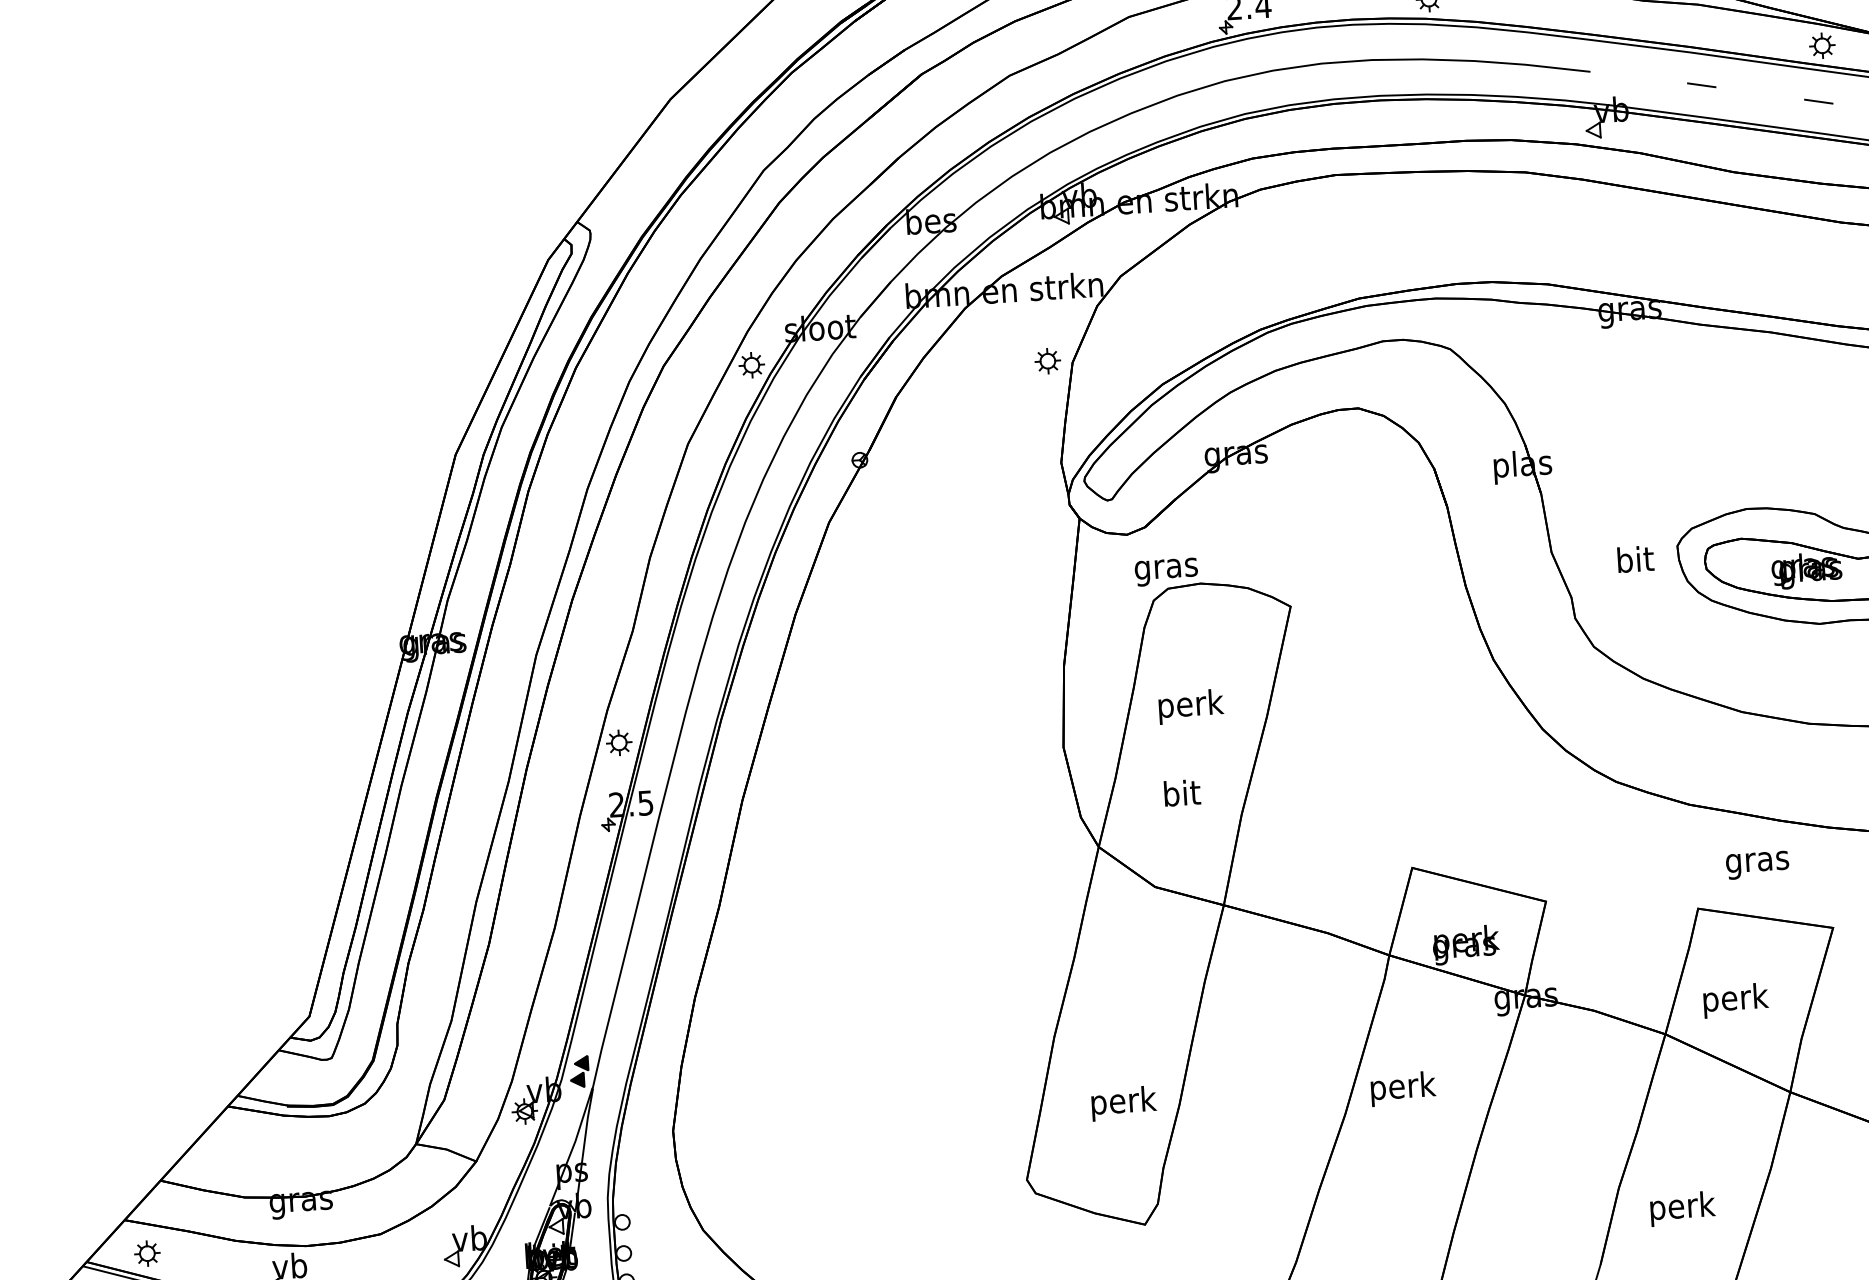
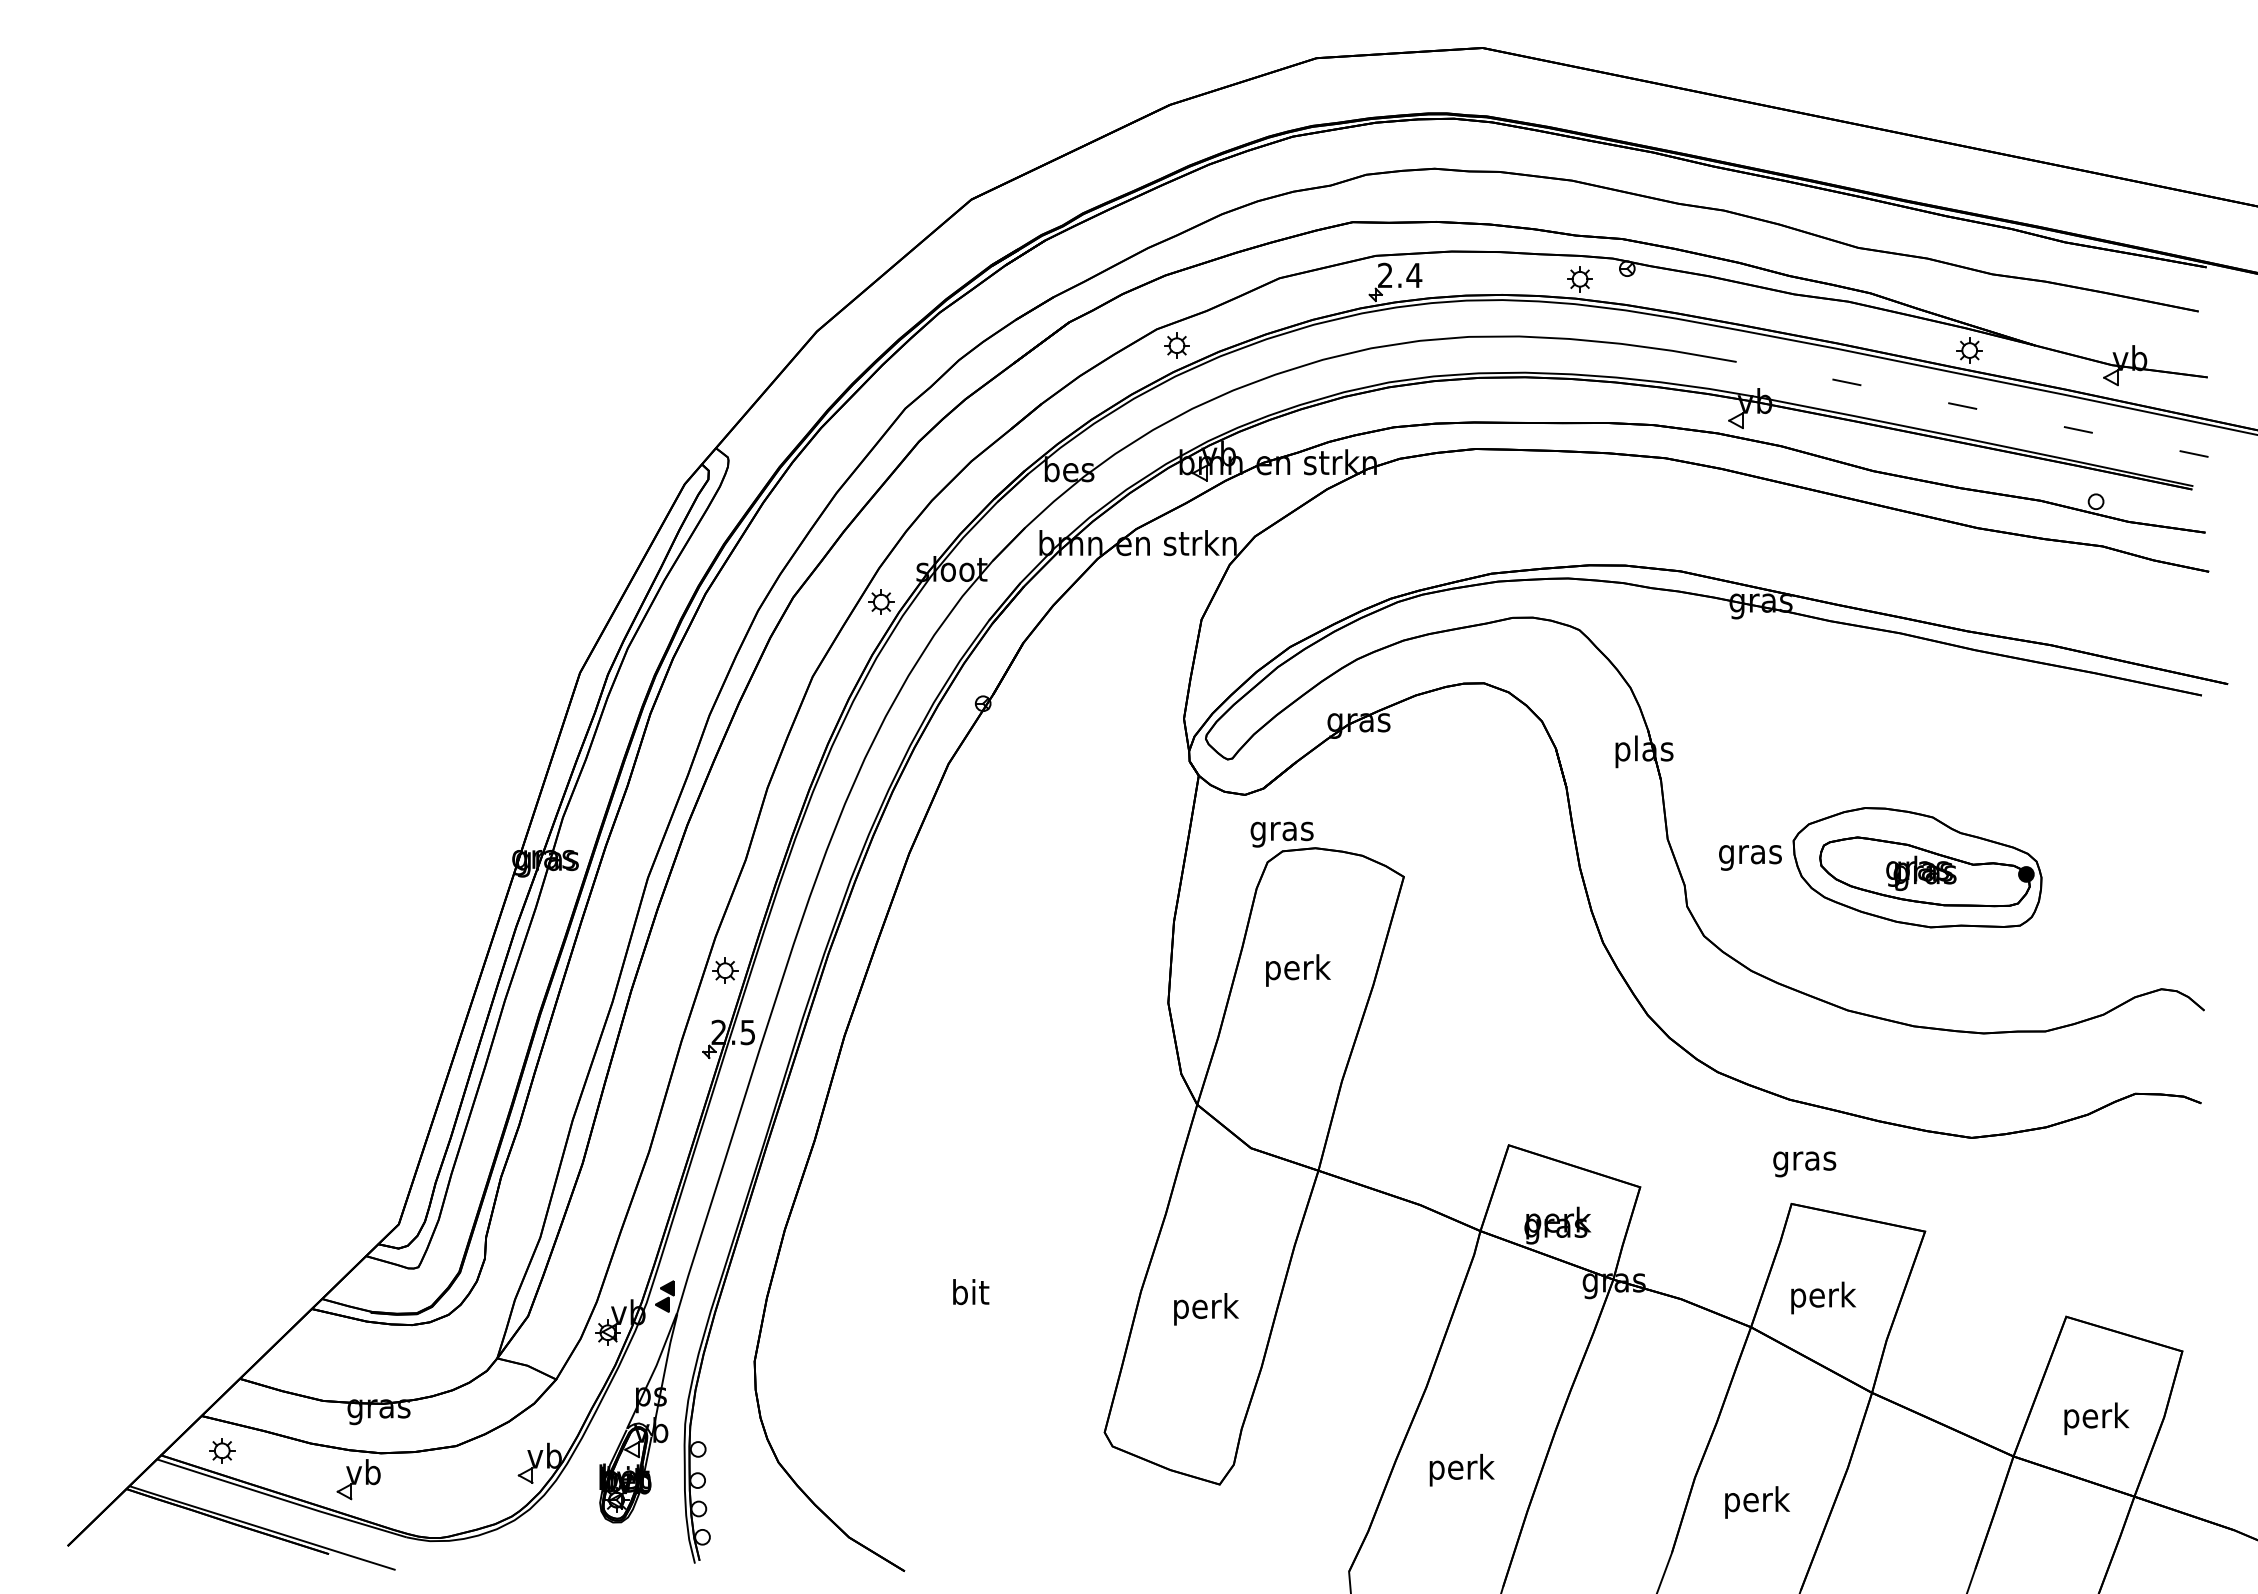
part: (1047, 361) -> (1176, 345), moved
text: (1635, 562) -> (1750, 854), bit -> gras
text: (1182, 793) -> (971, 1292), moved
text: (1757, 865) -> (1804, 1164), moved
text: (1402, 1089) -> (1461, 1470), moved
text: (1124, 1103) -> (1206, 1309), moved

